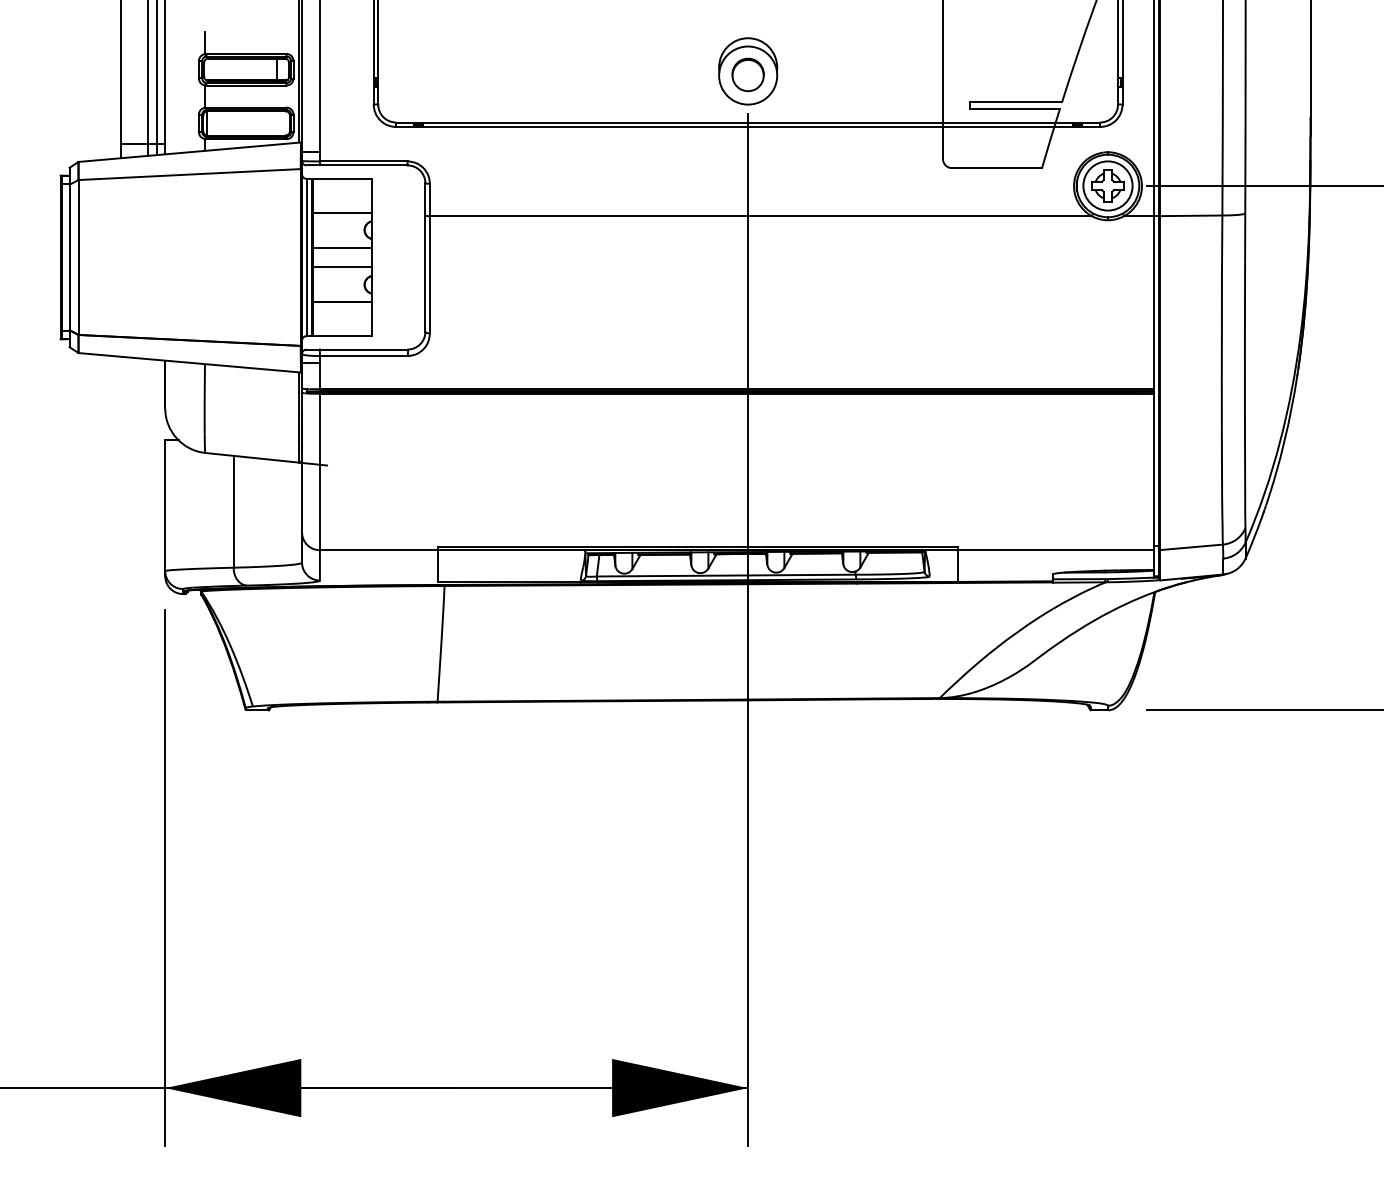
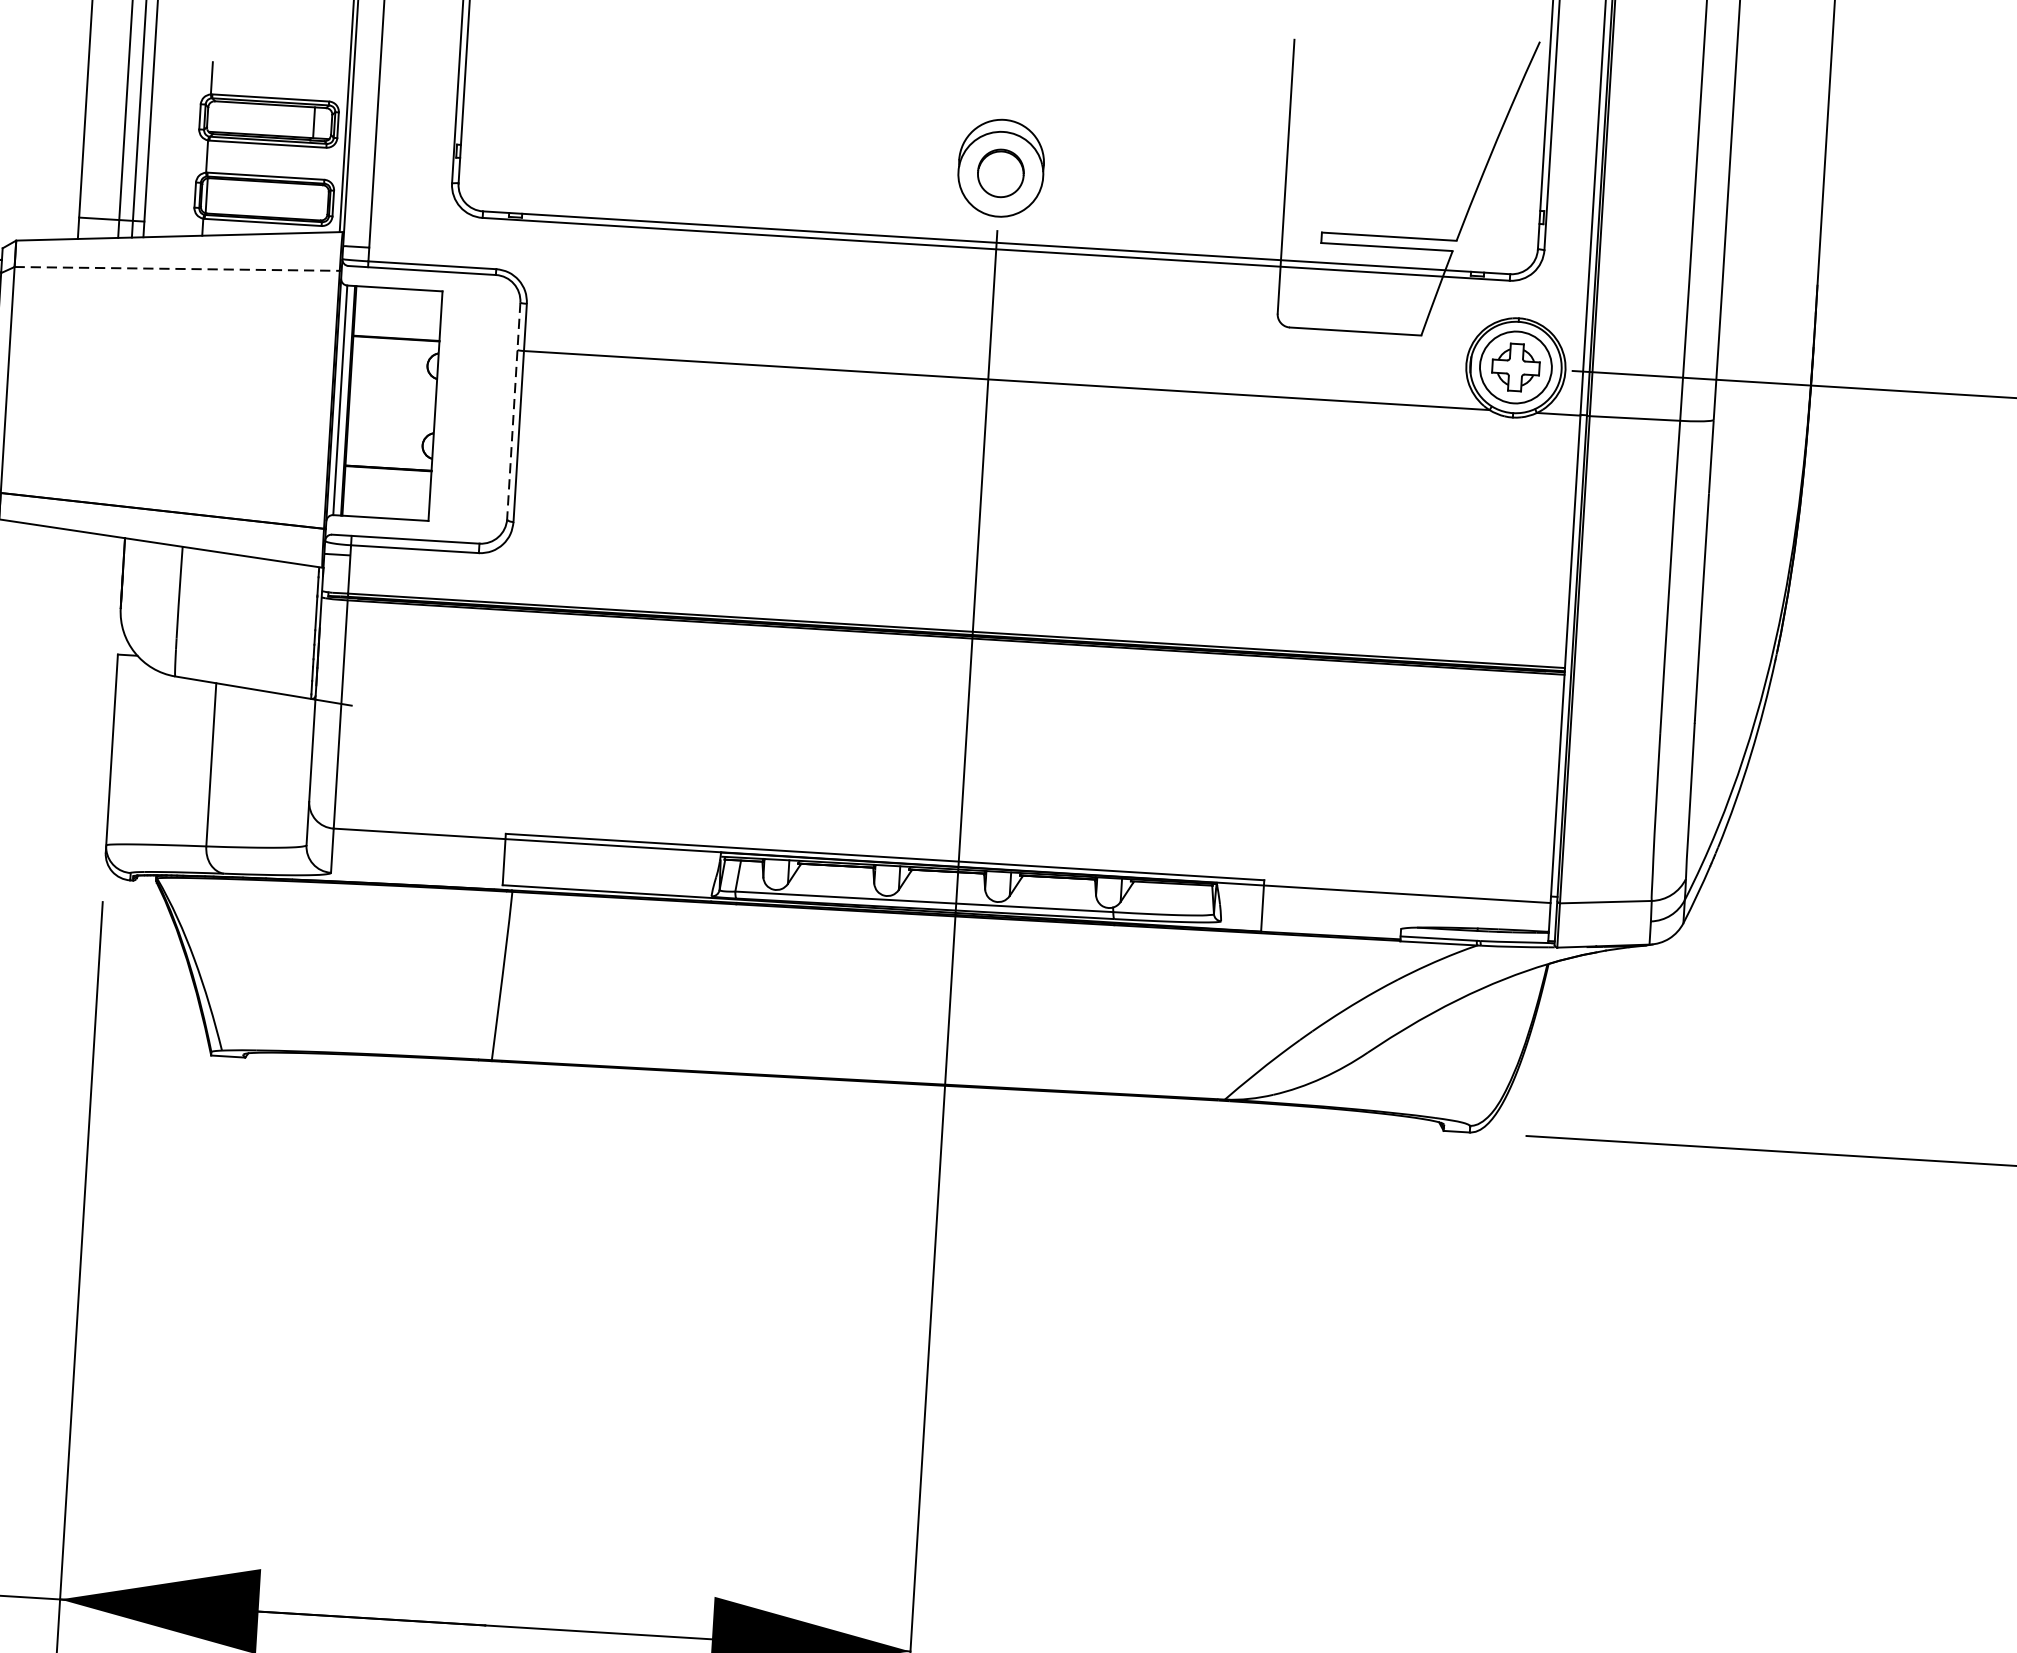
line: (190, 174) -> (178, 268), solid -> dashed
line: (341, 247) -> (392, 388), removed
line: (425, 258) -> (513, 412), solid -> dashed
line: (341, 267) -> (390, 418), removed

